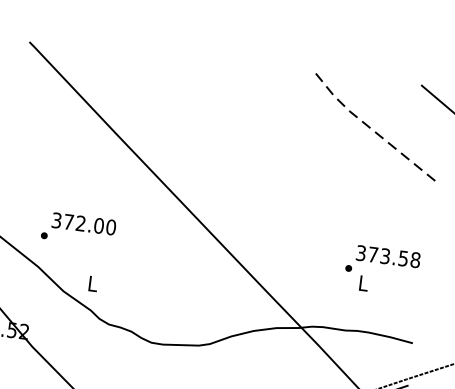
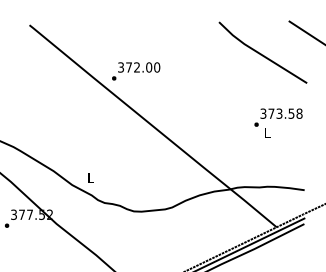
line: (372, 130) -> (260, 54), dashed -> solid
text: (79, 229) -> (136, 71), moved
text: (382, 269) -> (278, 122), moved

